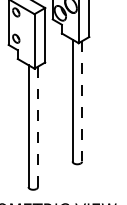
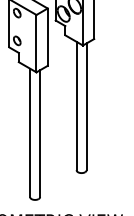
line: (82, 101) -> (87, 106), dashed -> solid
line: (37, 127) -> (39, 134), dashed -> solid

